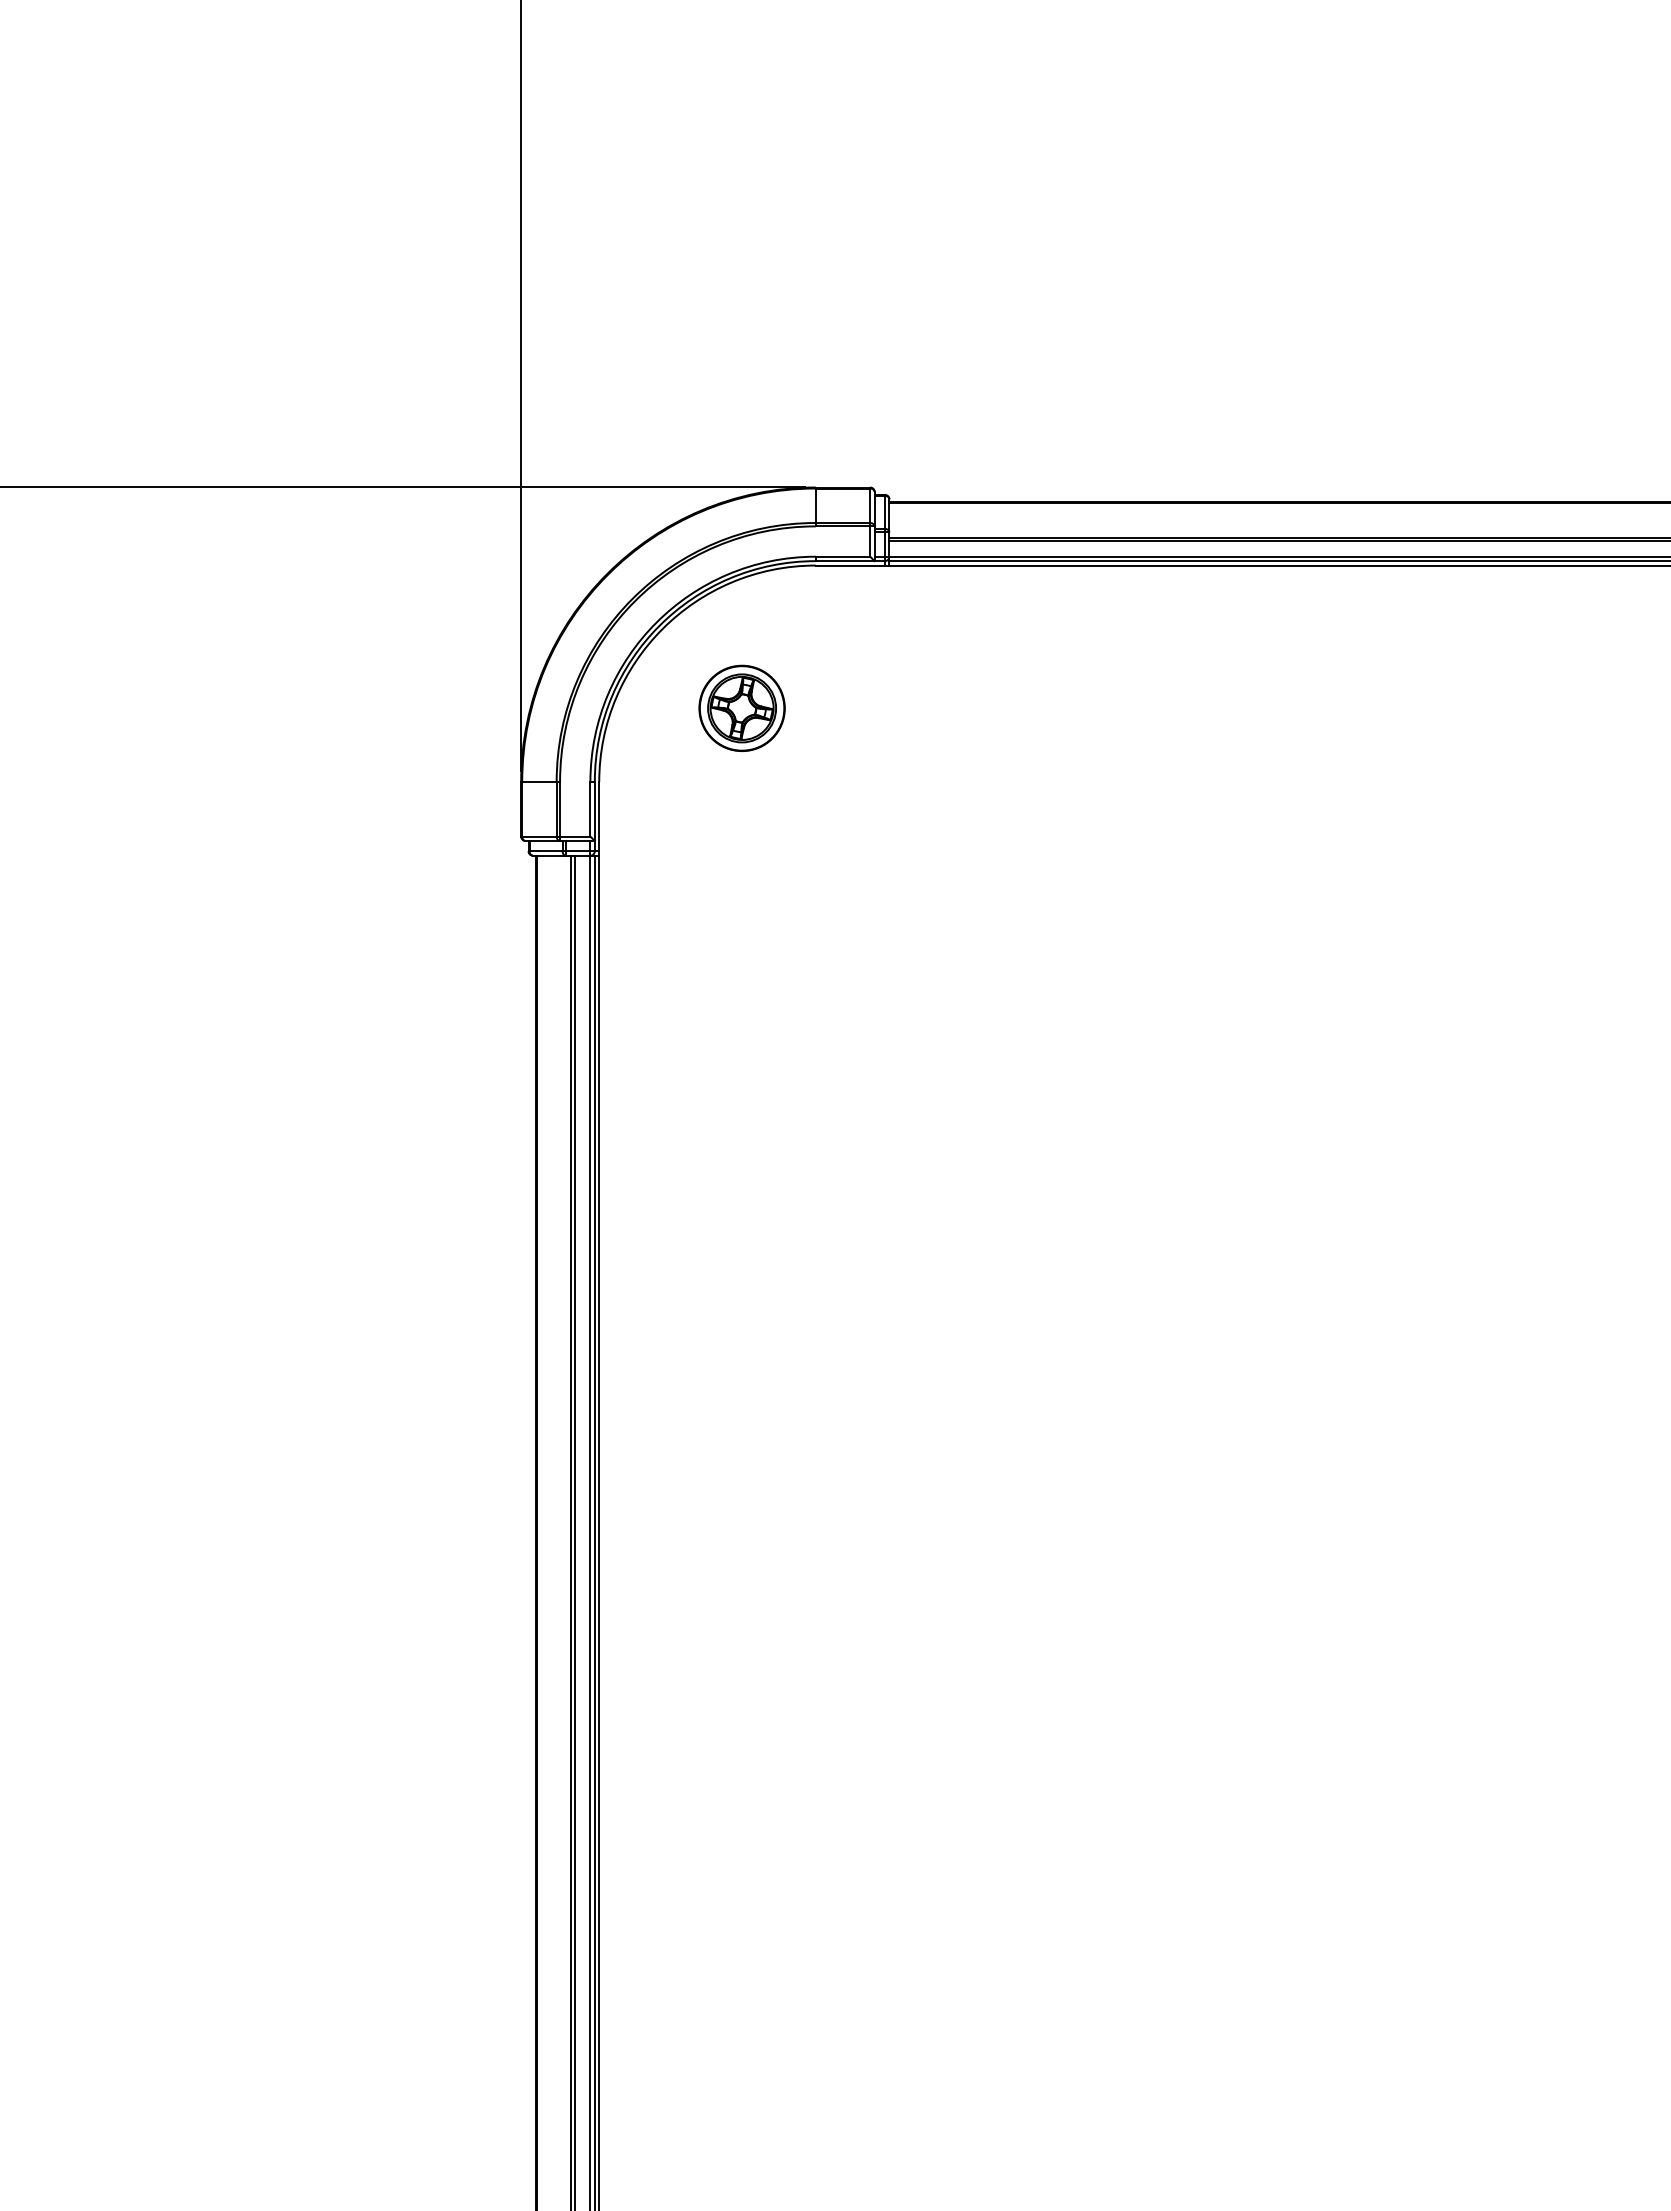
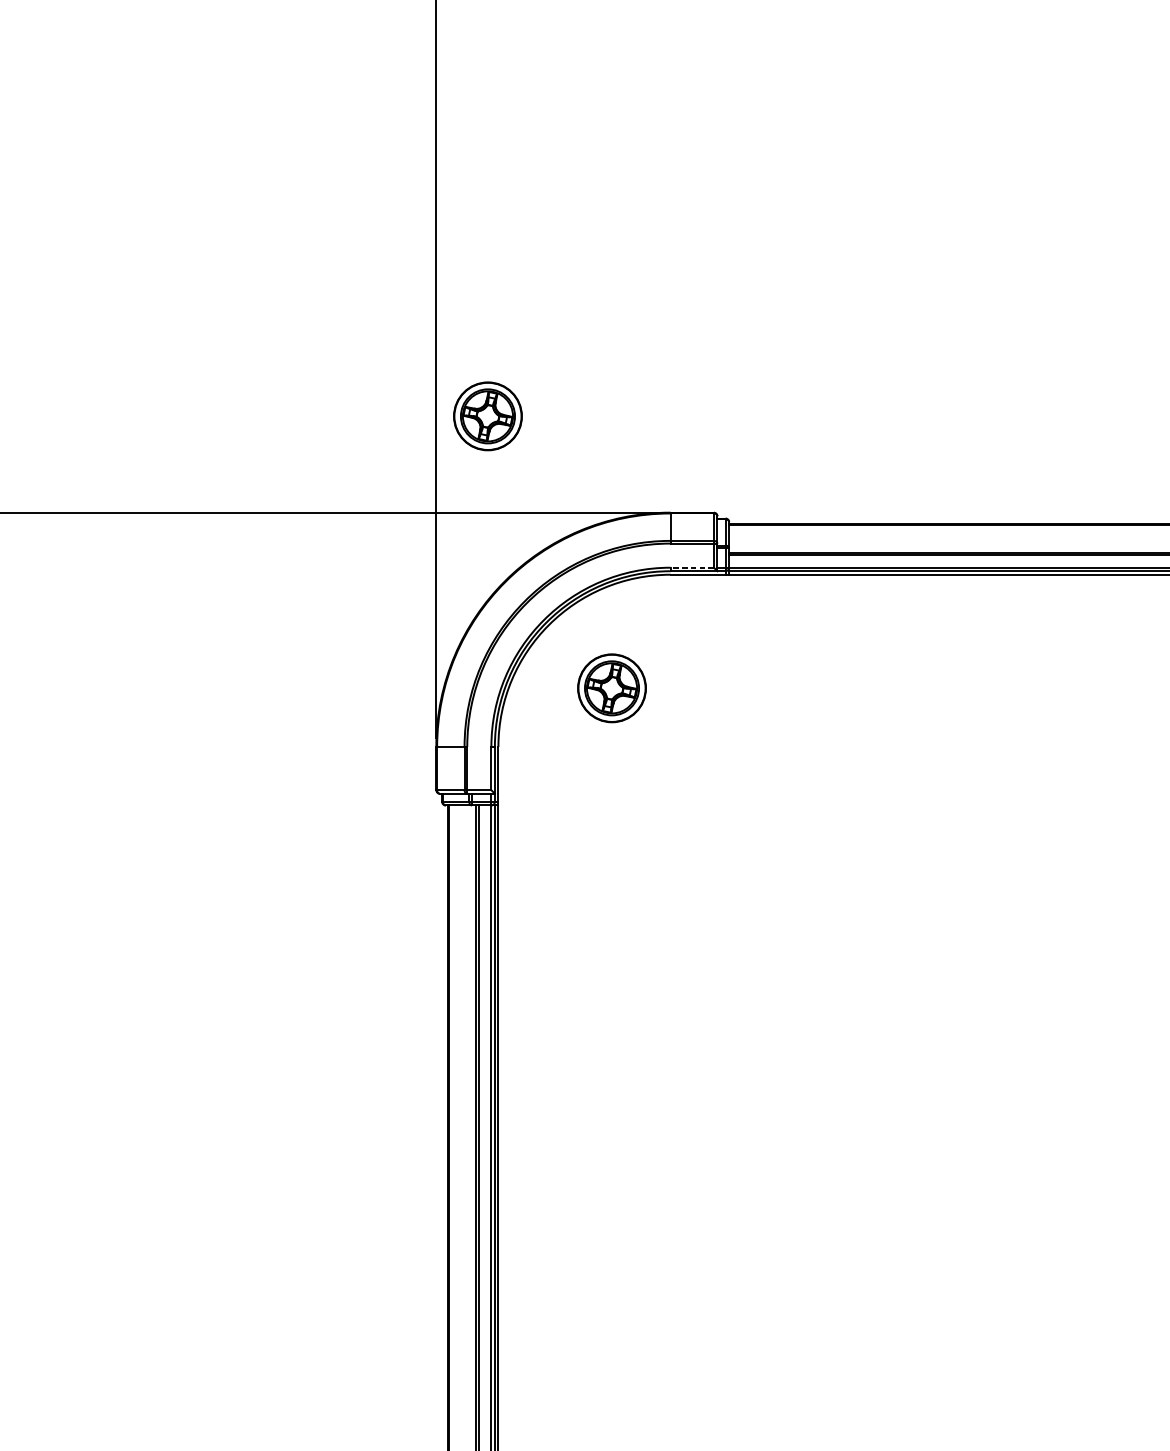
part: (585, 365) -> (487, 415), added
line: (842, 556) -> (691, 567), solid -> dashed

